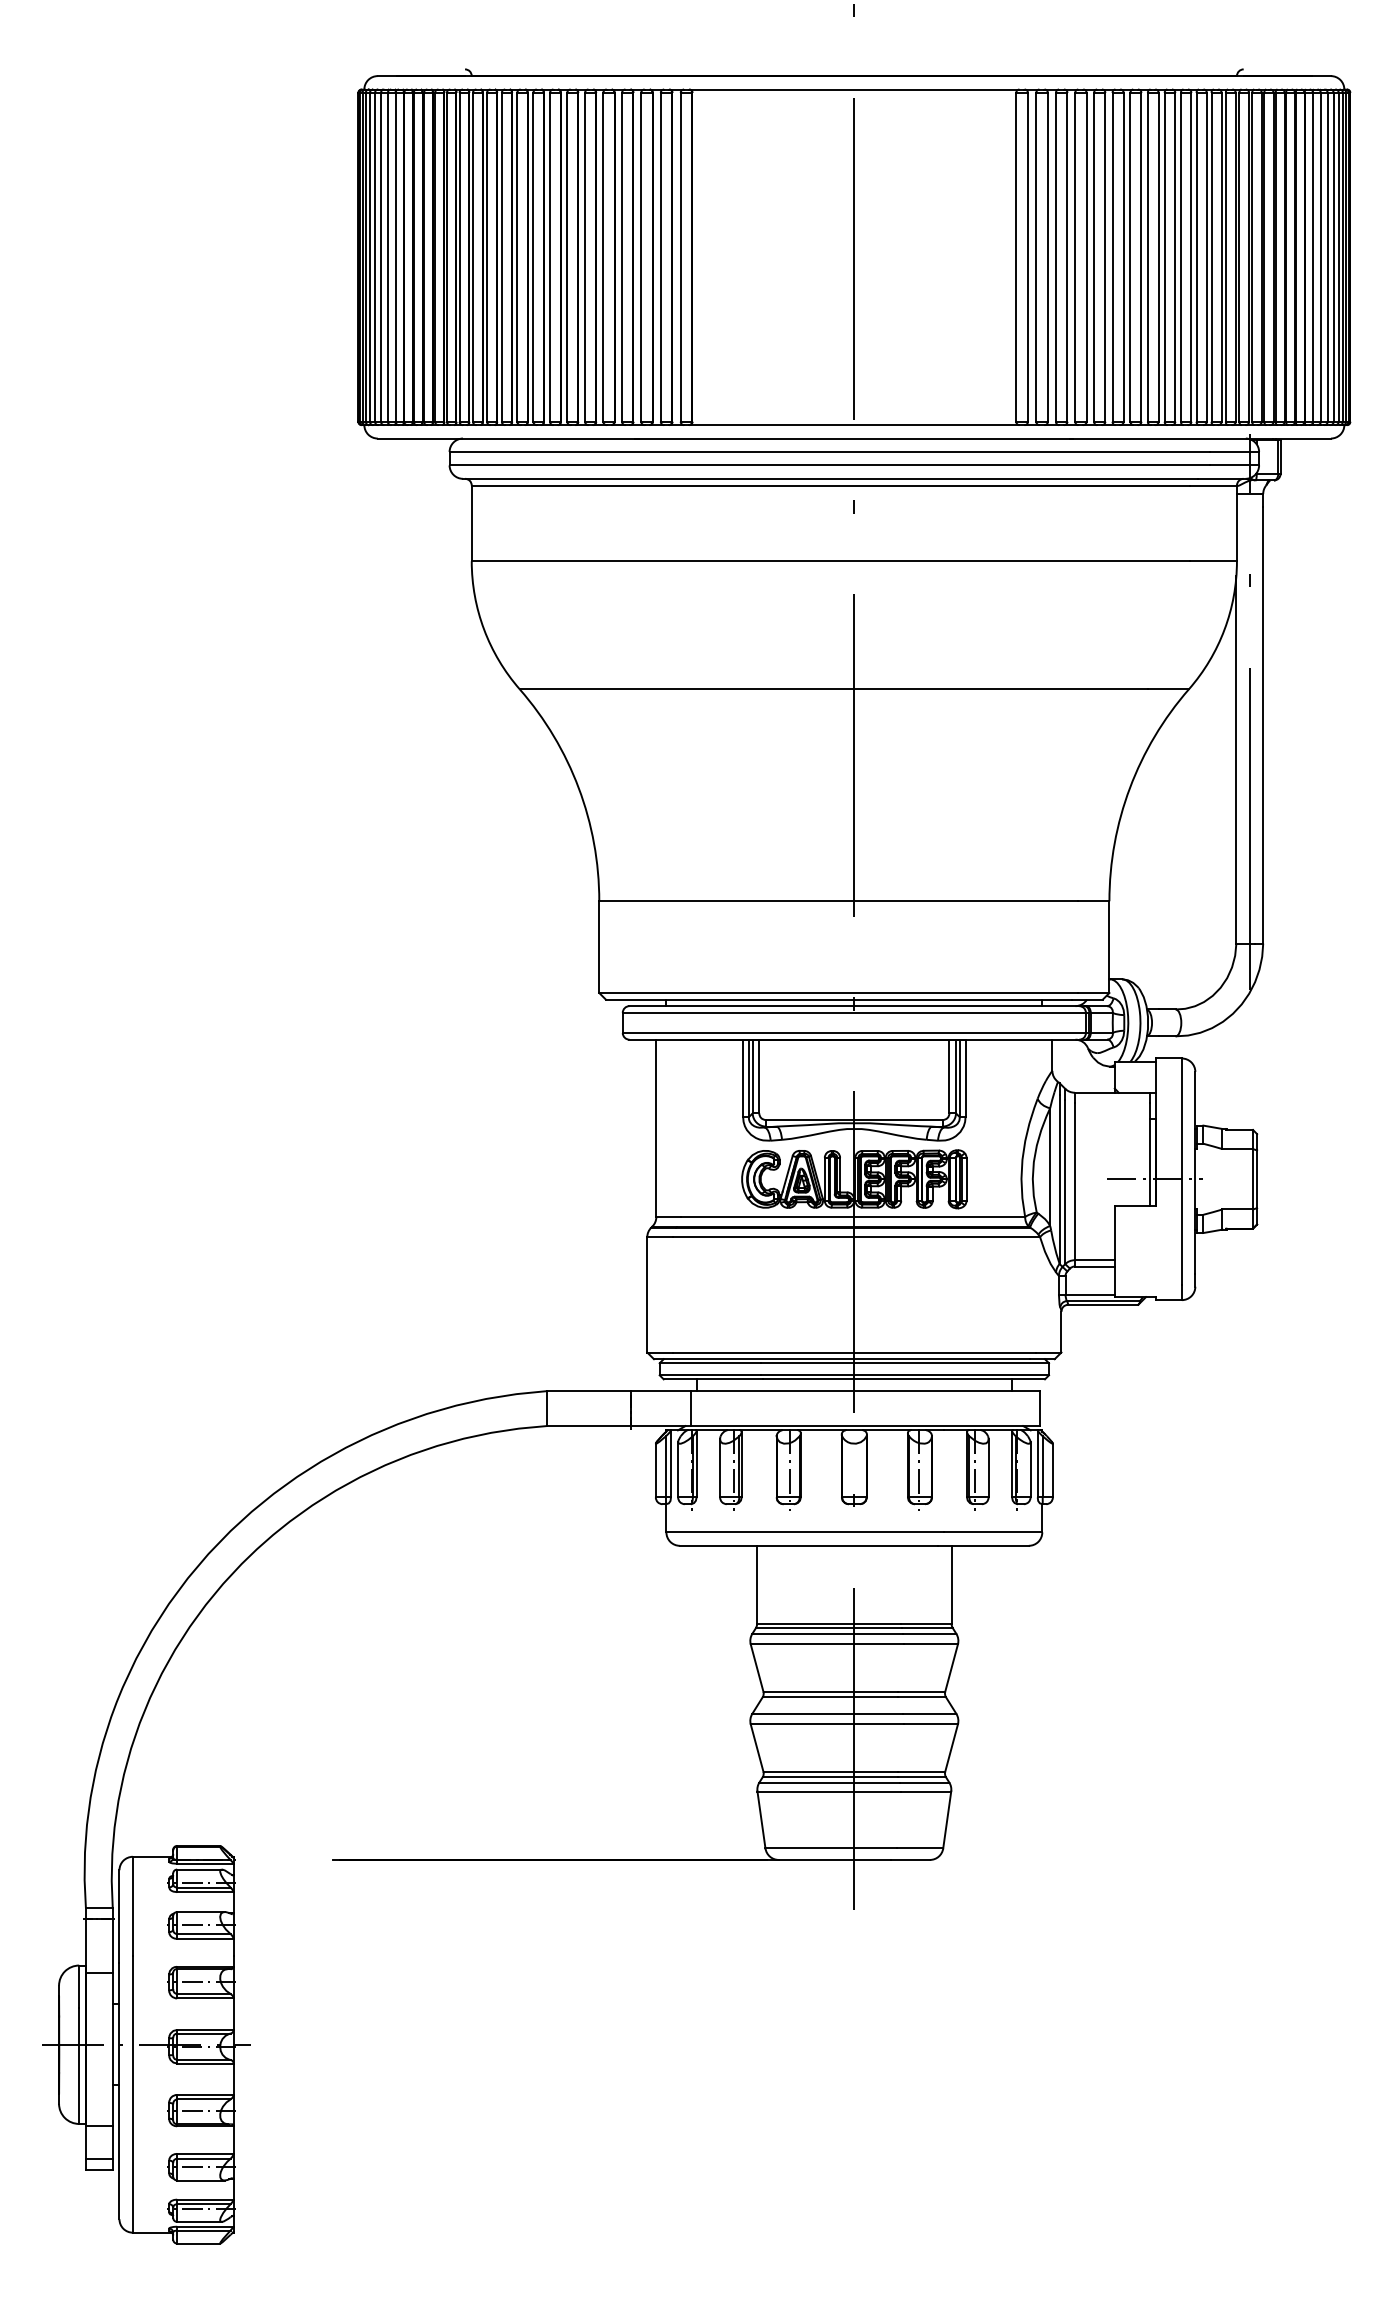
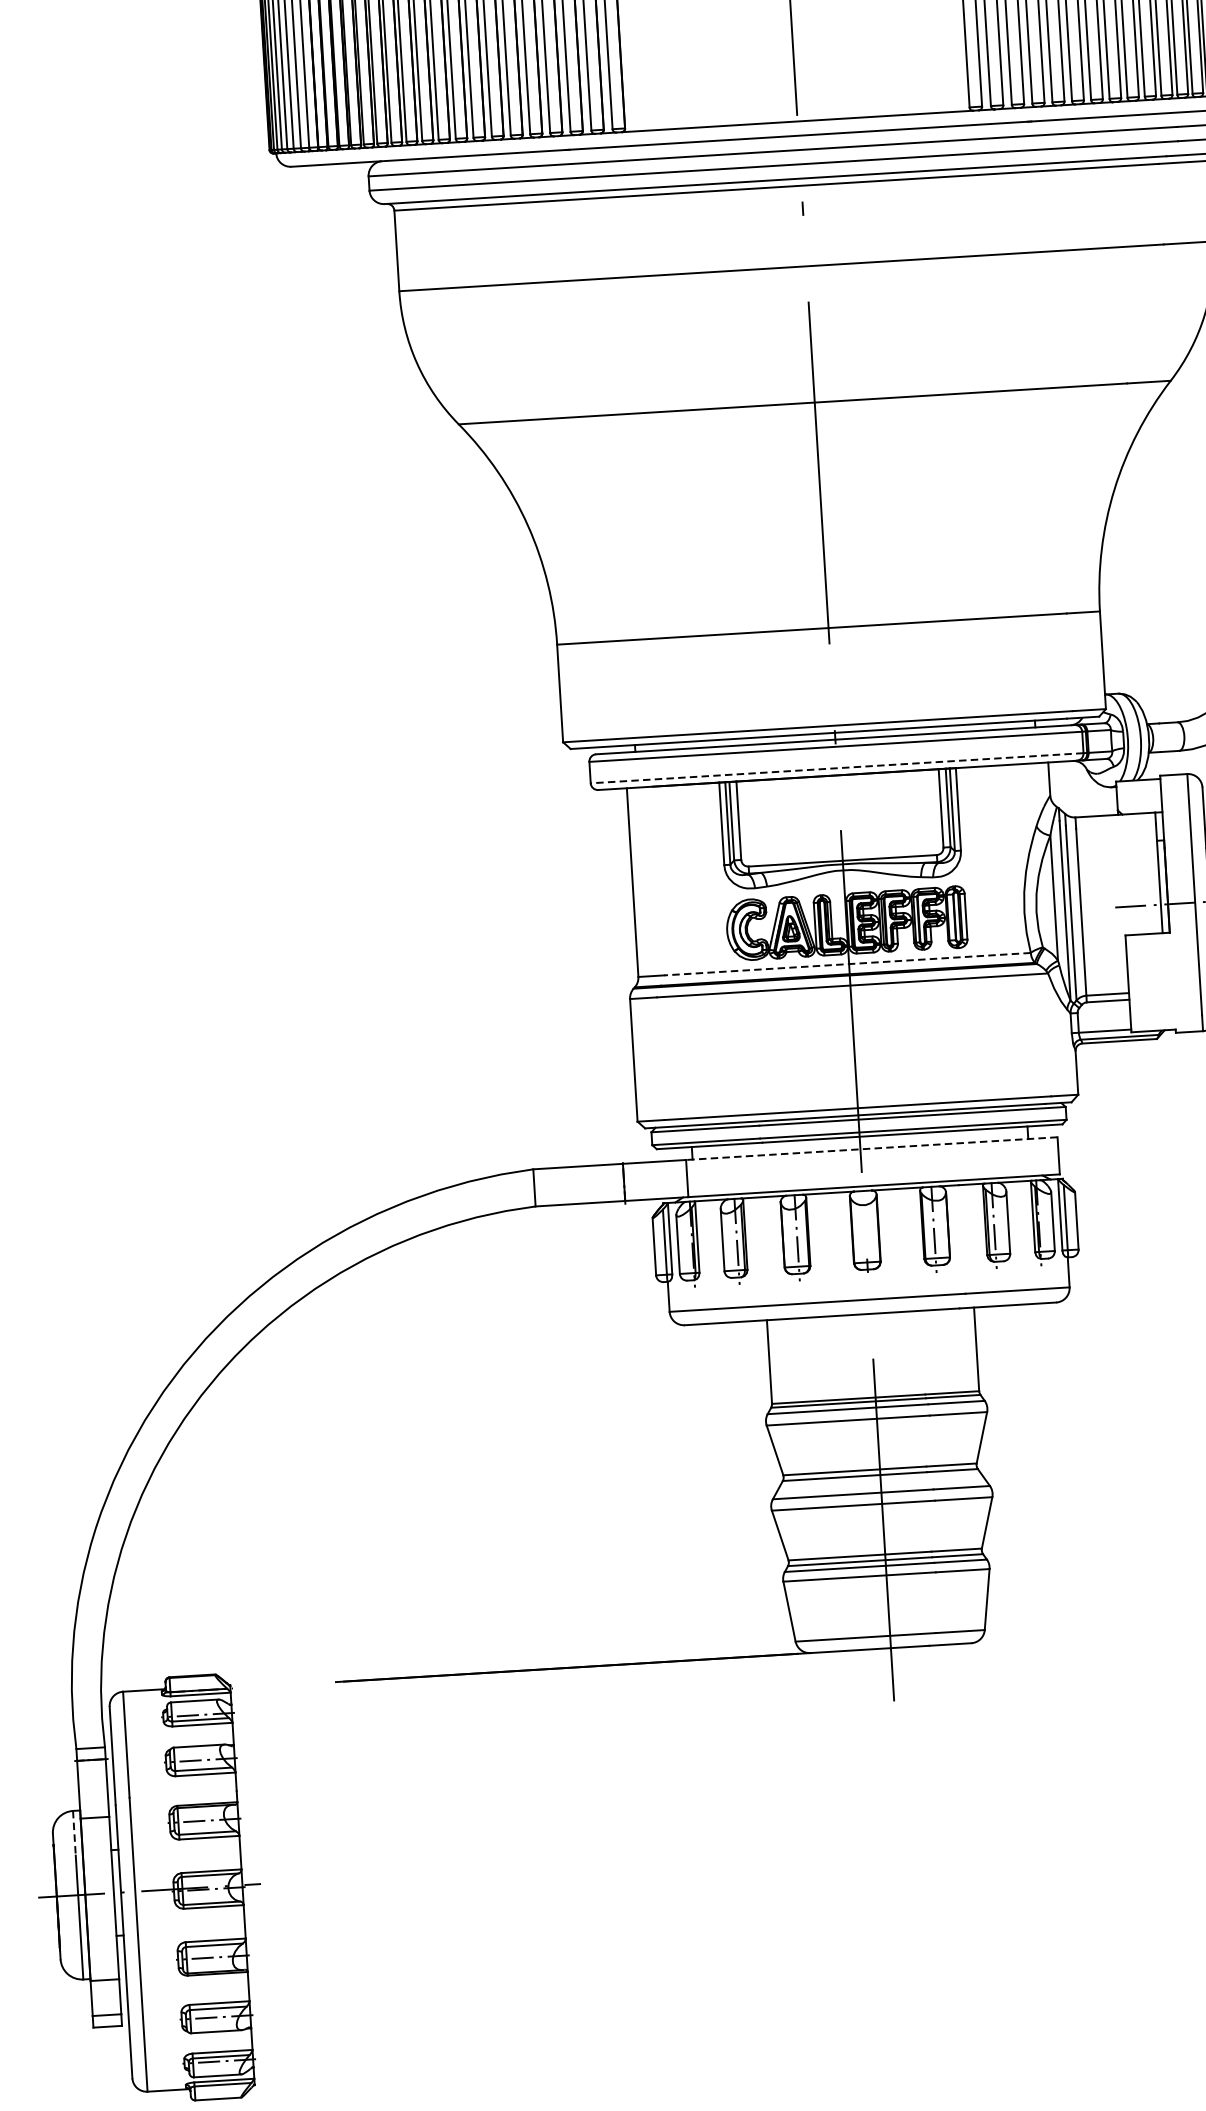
line: (854, 1032) -> (837, 767), solid -> dashed
line: (852, 1217) -> (847, 964), solid -> dashed
line: (865, 1391) -> (872, 1148), solid -> dashed
line: (79, 1986) -> (74, 1833), solid -> dashed

